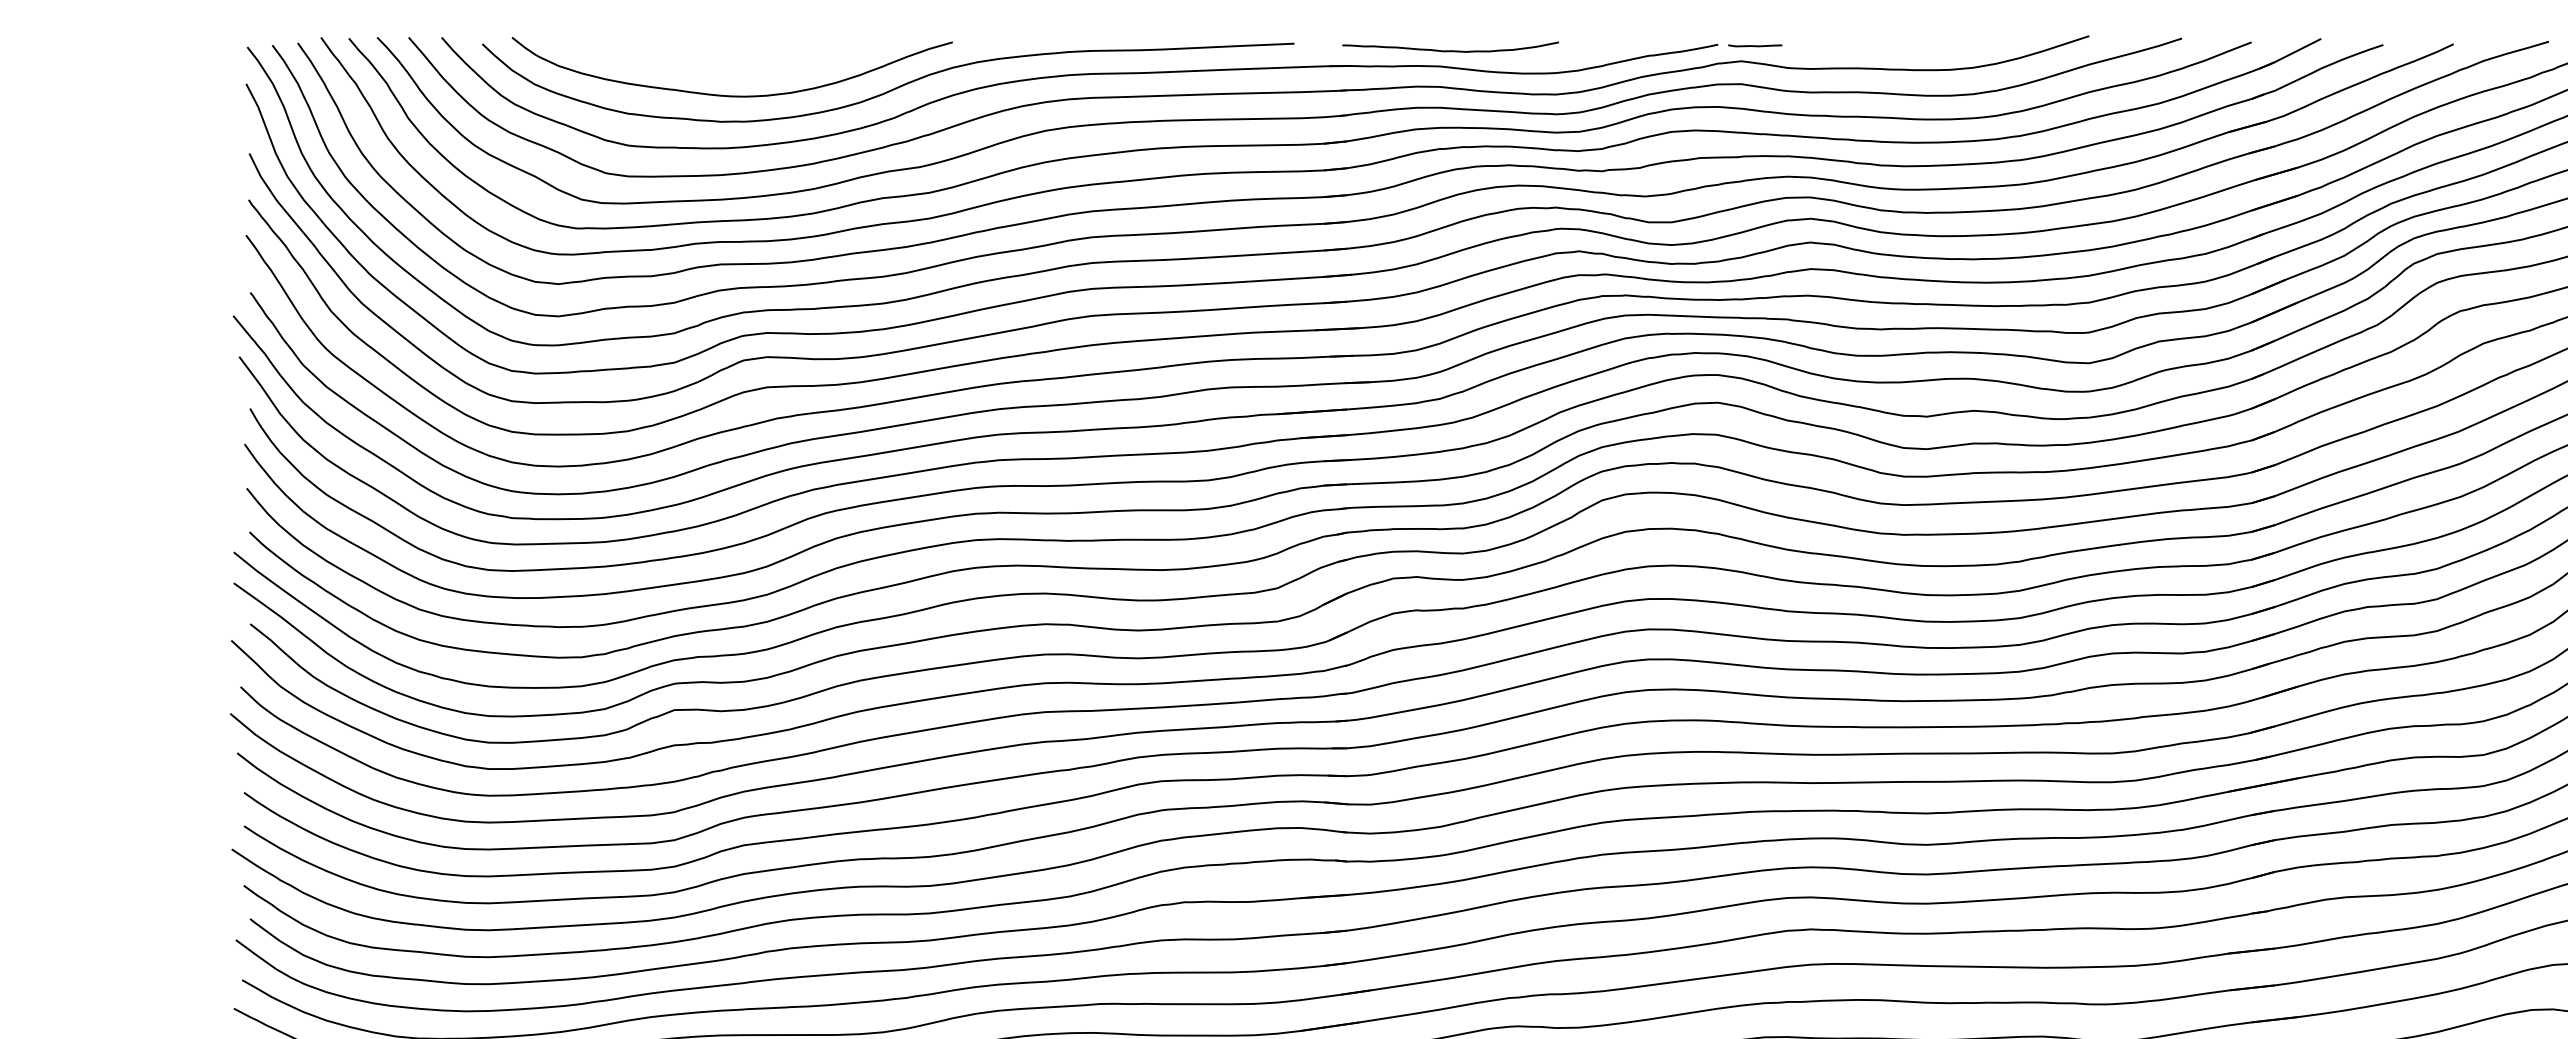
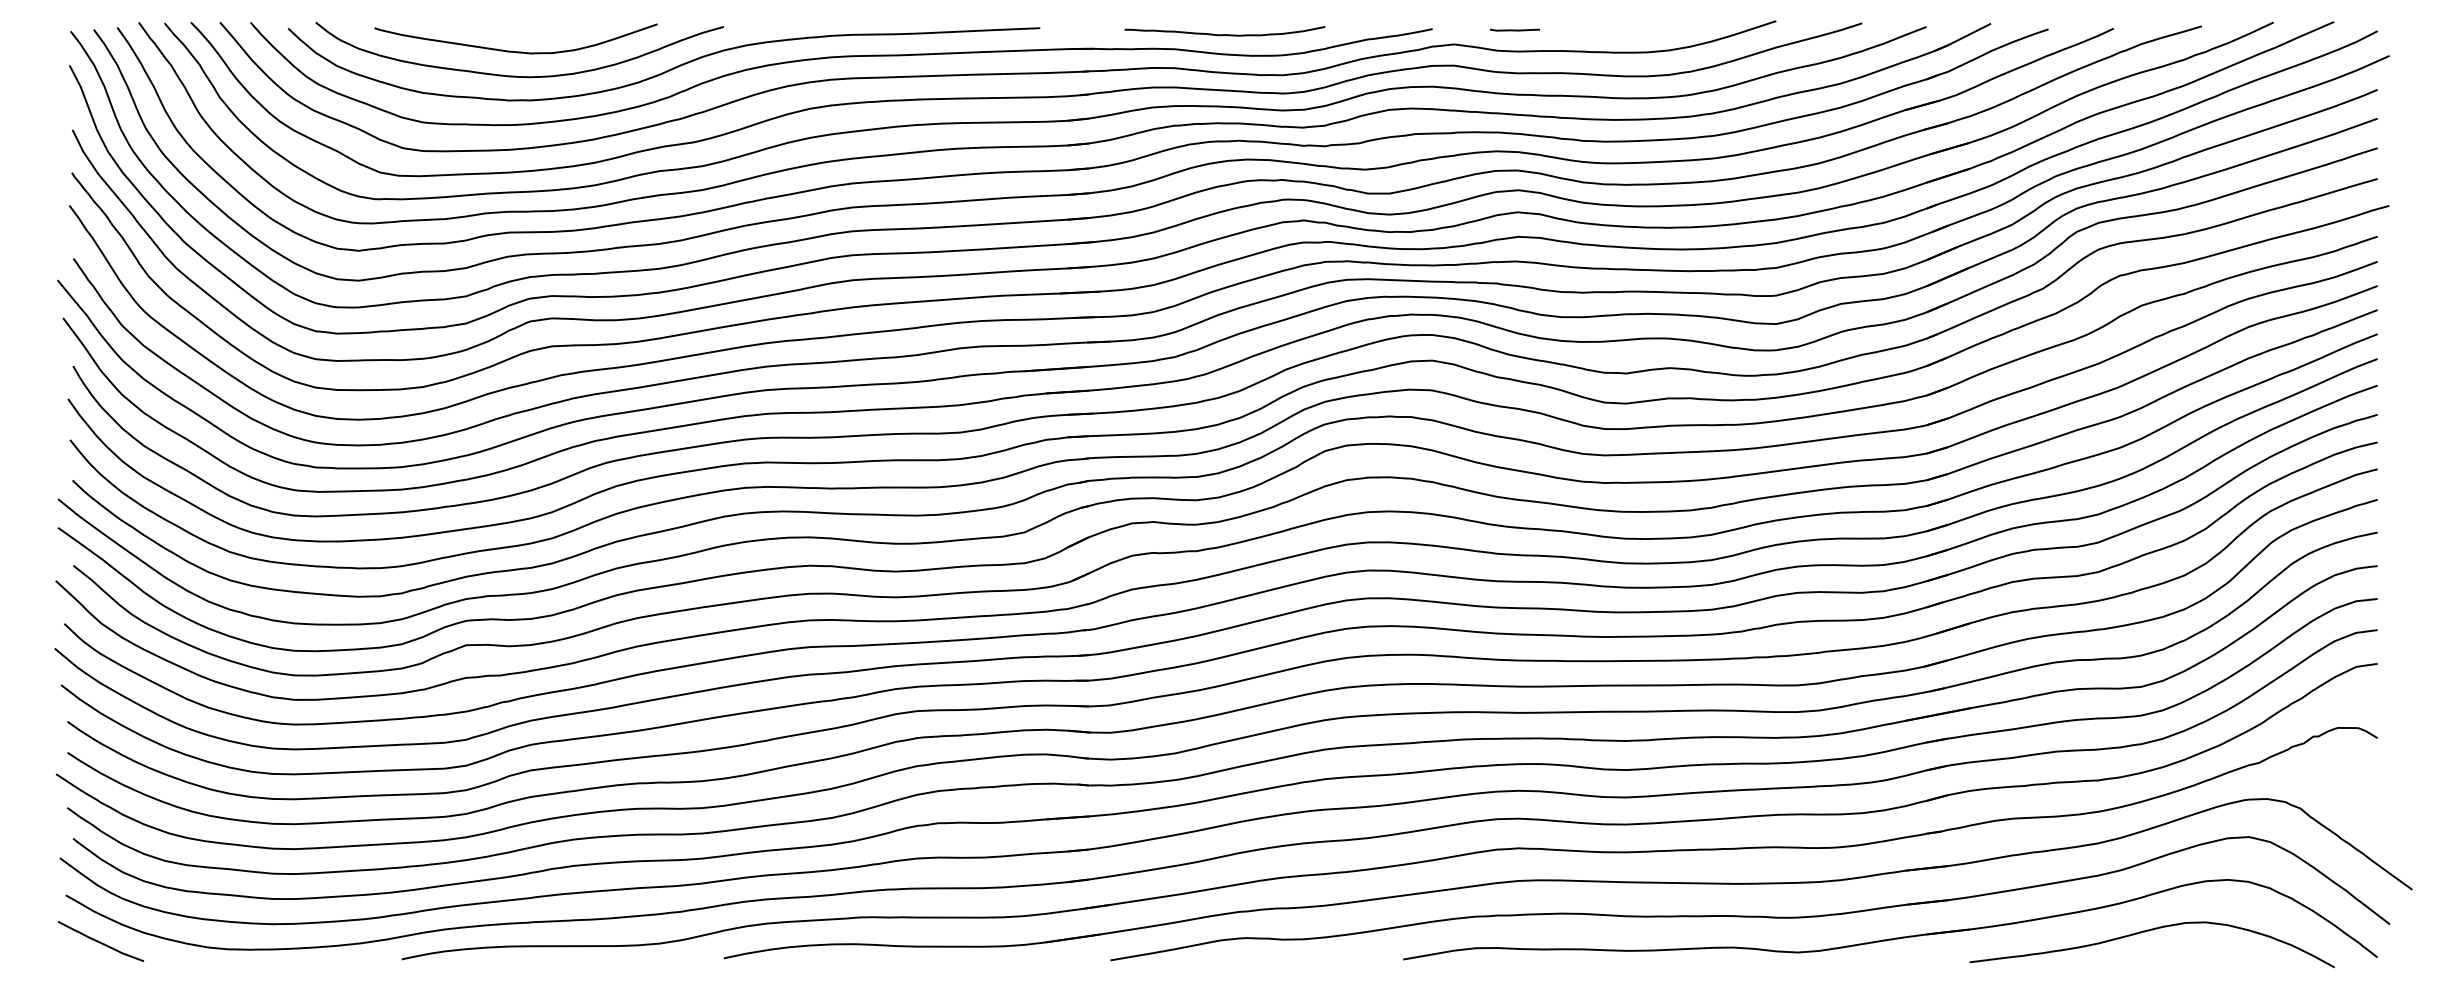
line: (1754, 45) -> (1514, 29), moved
curve: (1450, 50) -> (1224, 34), moved
curve: (723, 67) -> (511, 50), added

